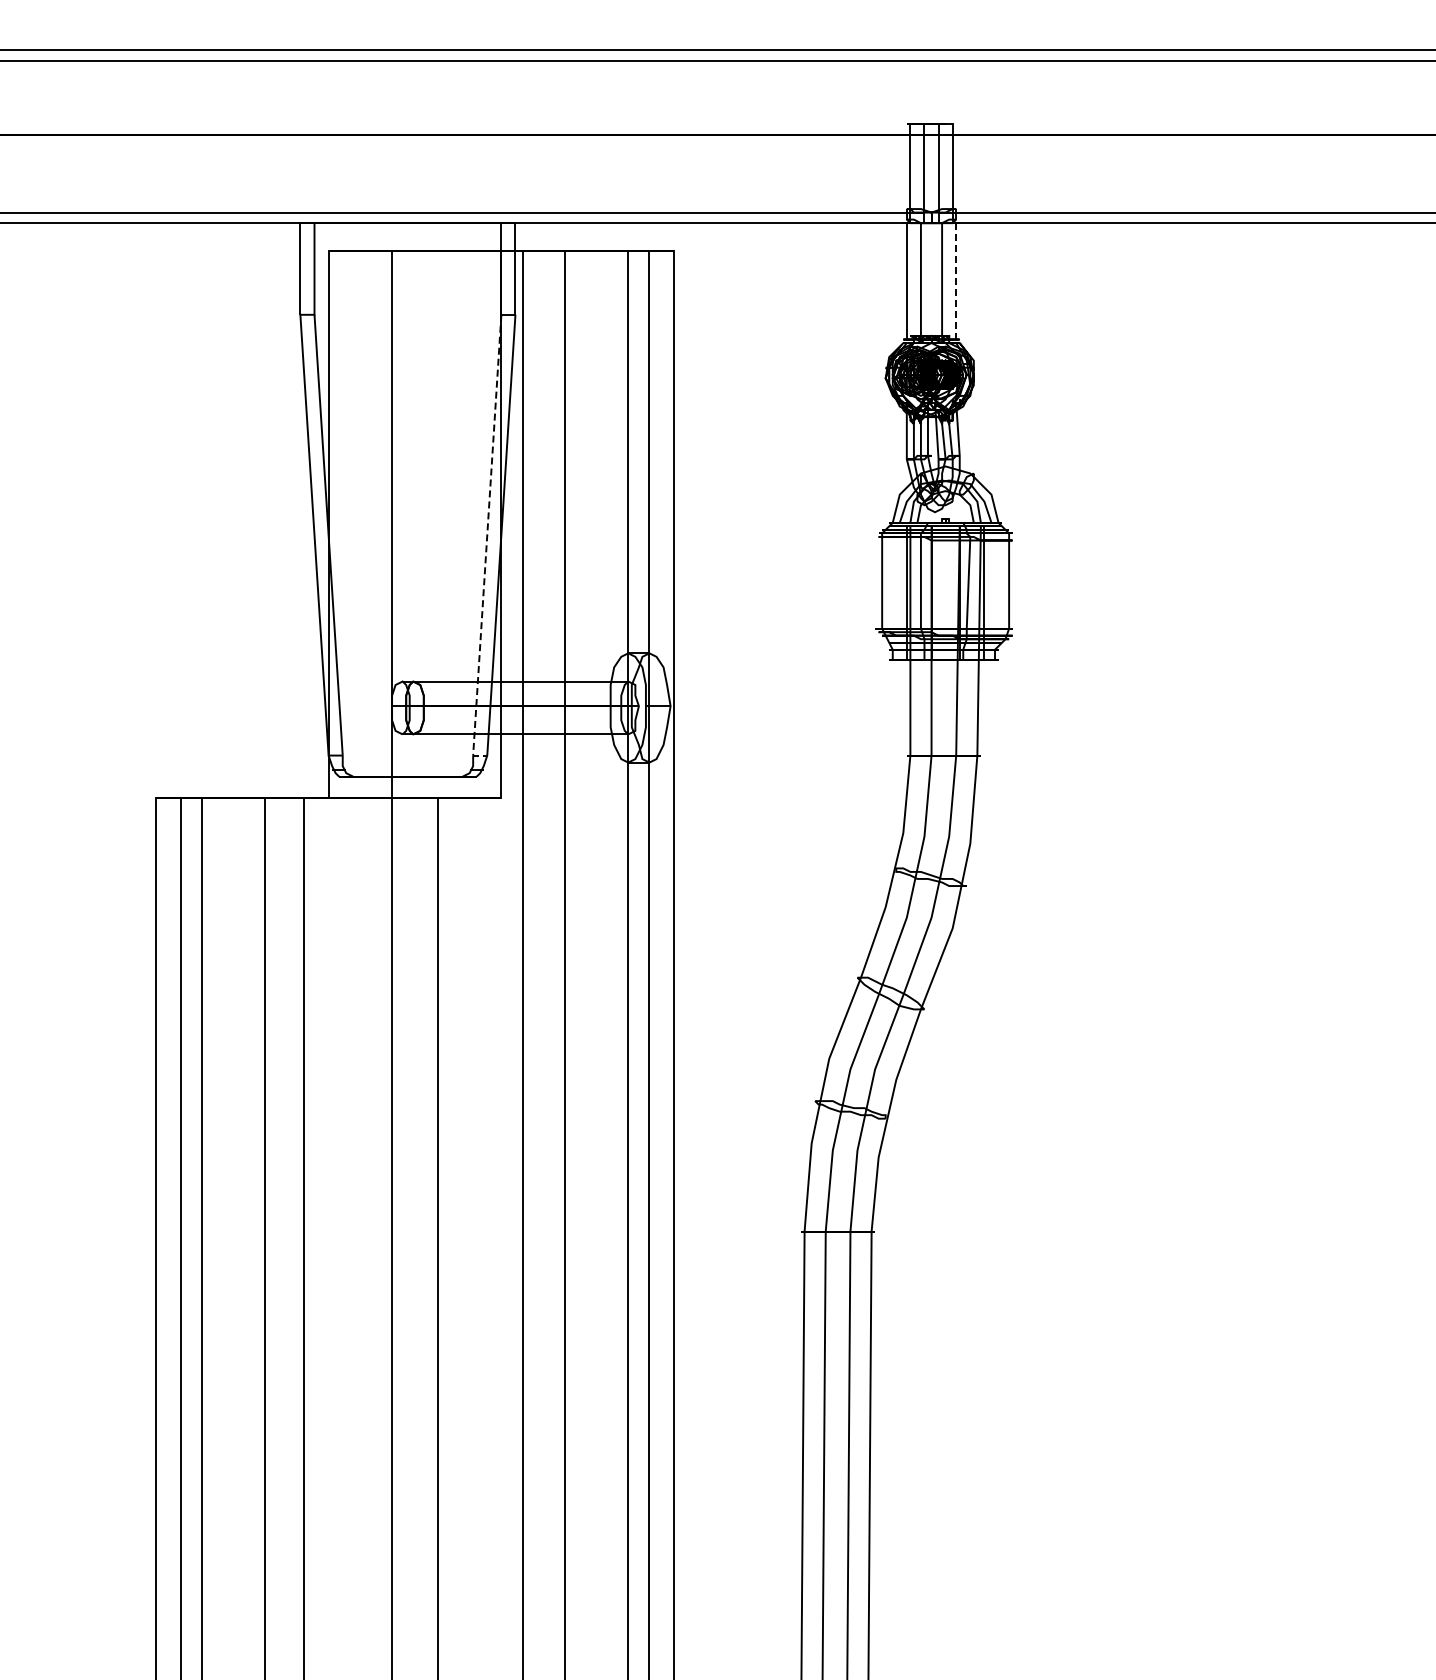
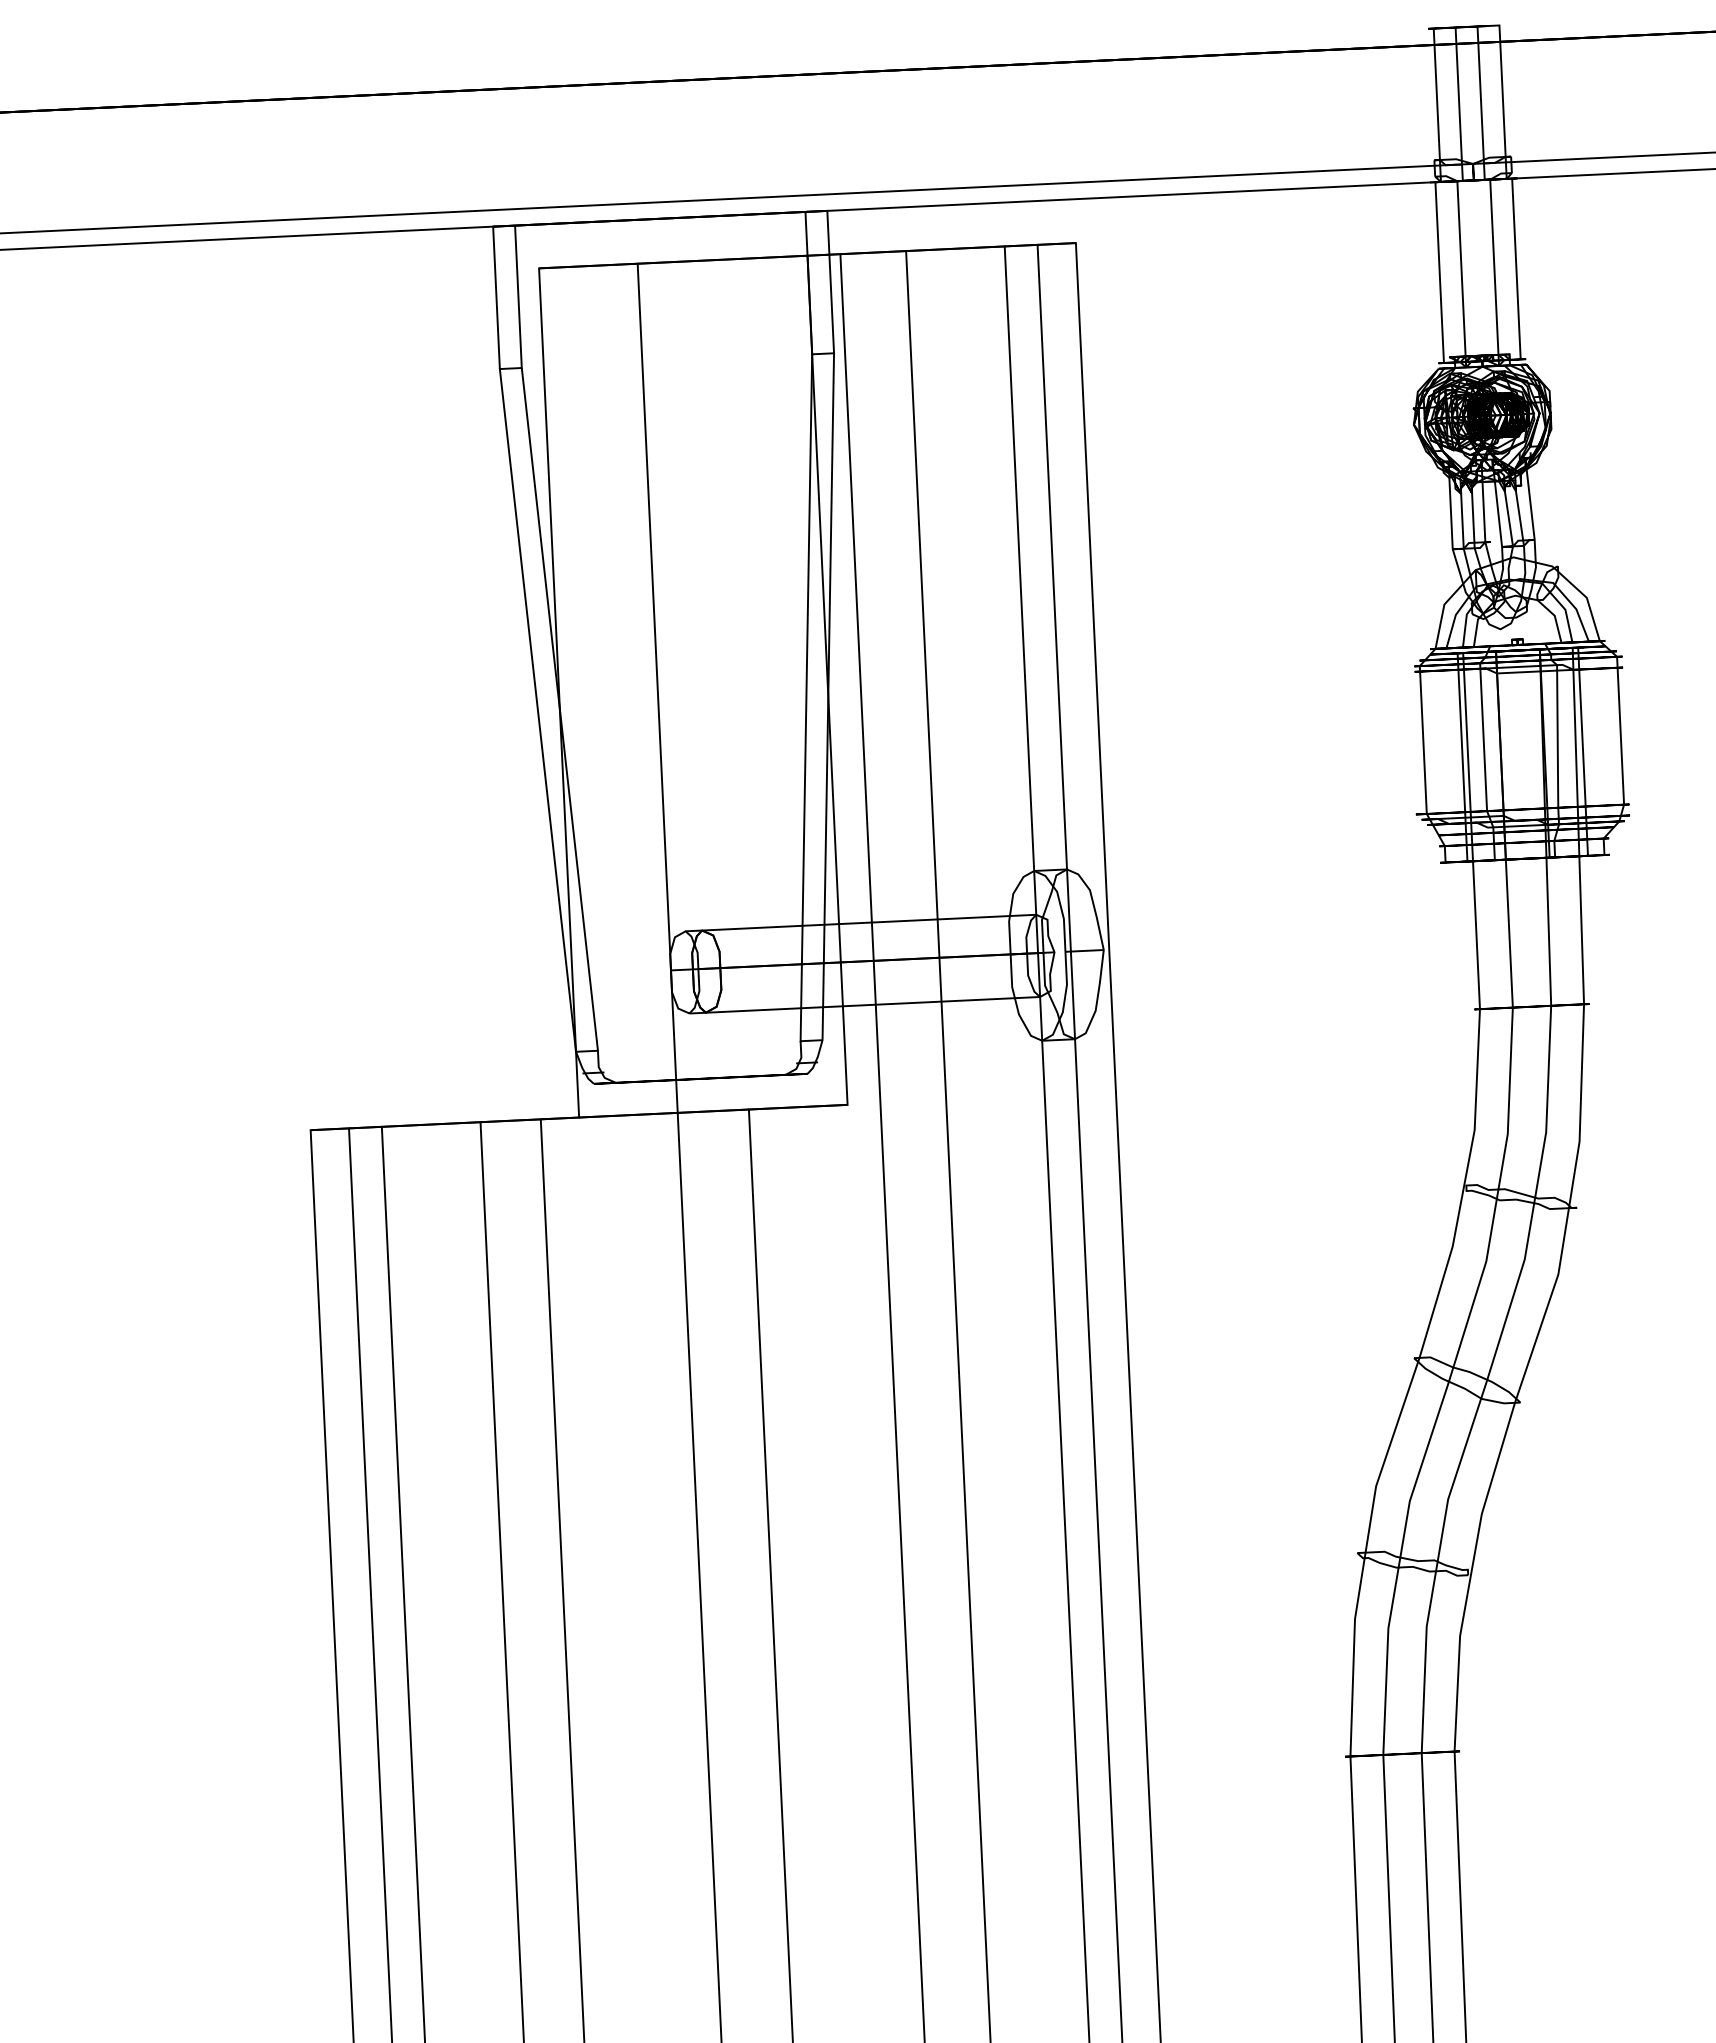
line: (956, 281) -> (1516, 269), dashed -> solid
line: (486, 543) -> (805, 710), dashed -> solid

